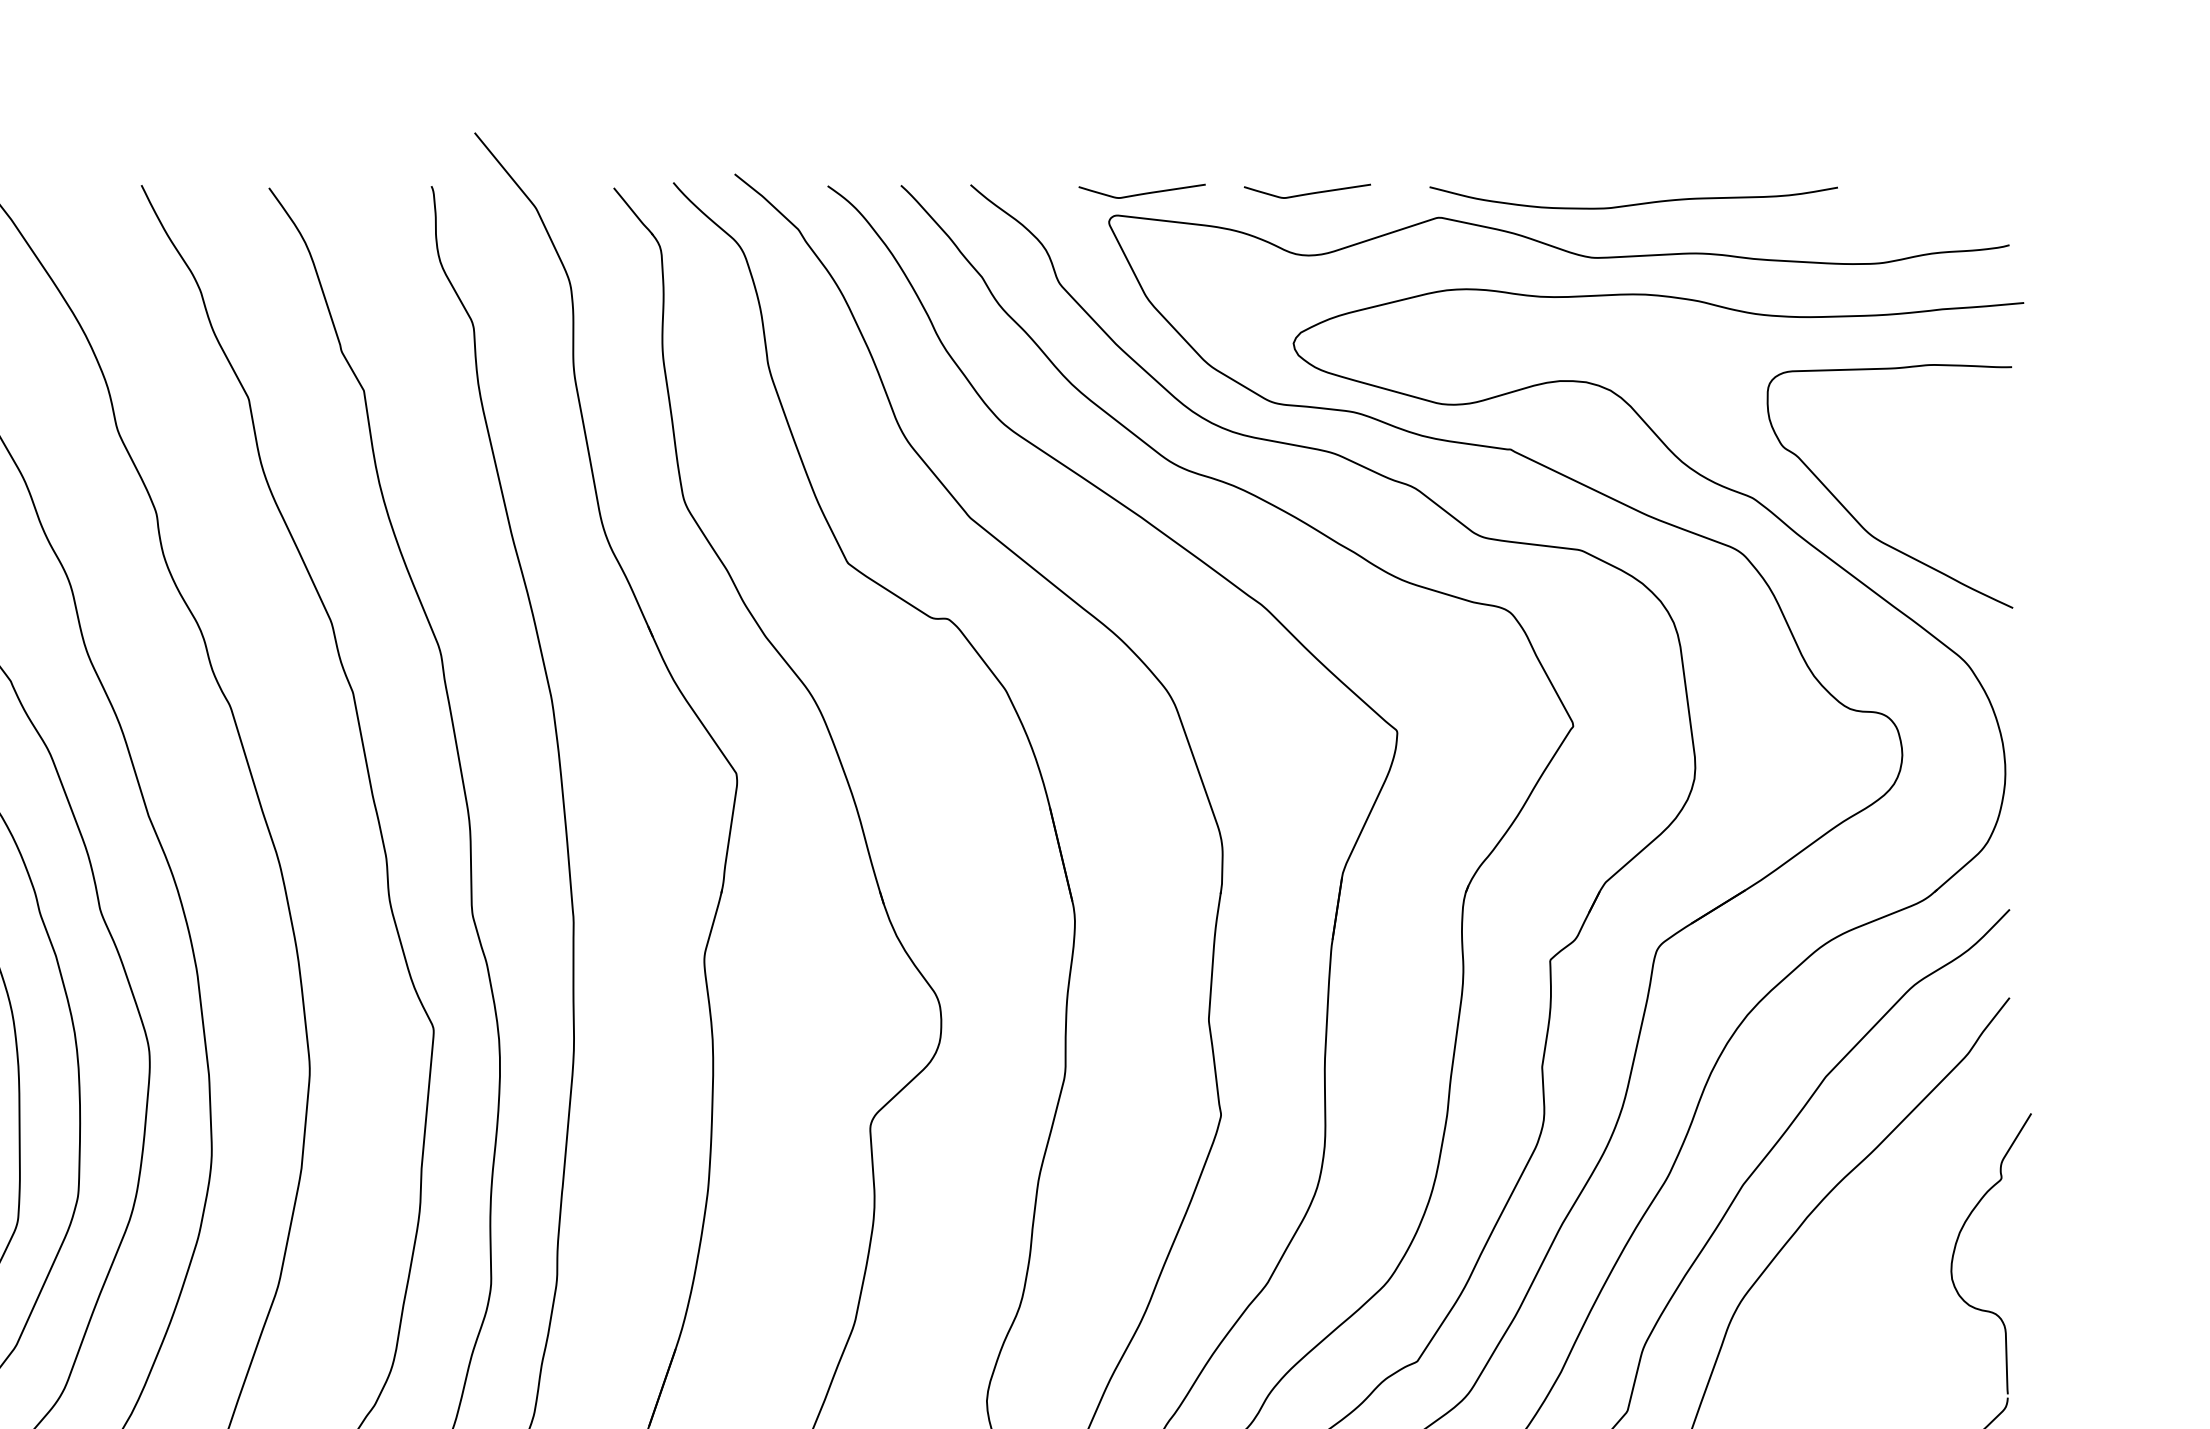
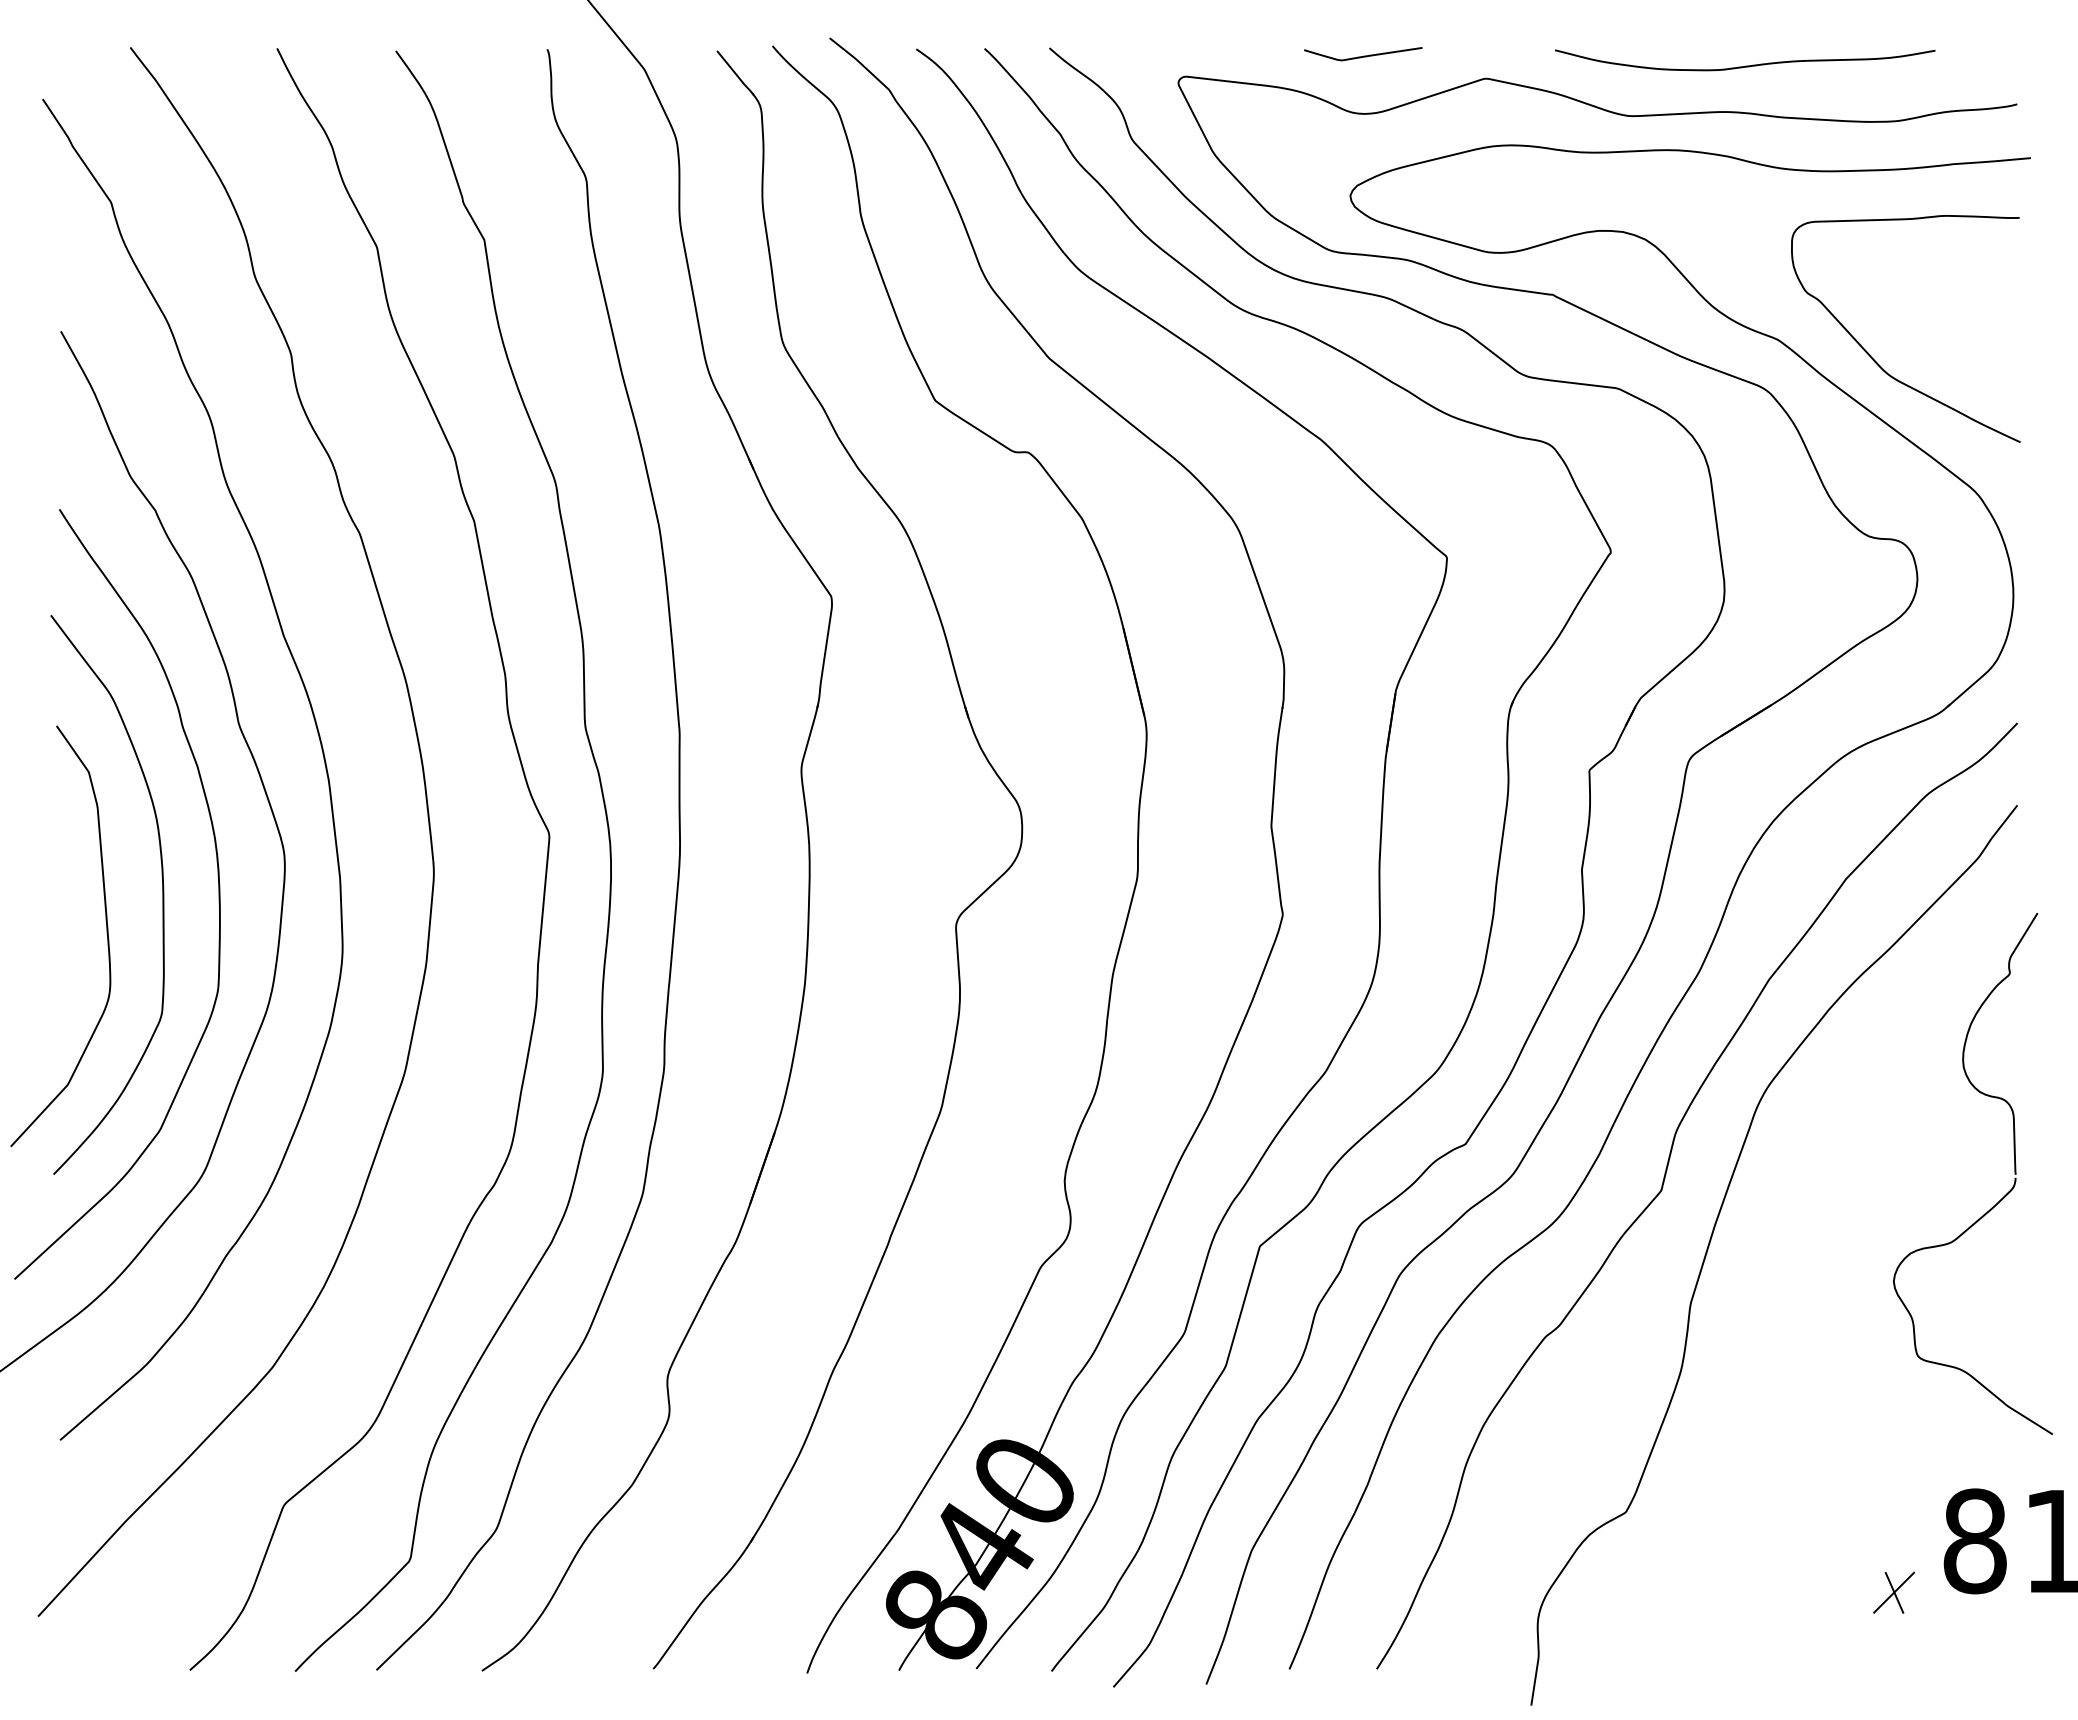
curve: (1142, 192) -> (1209, 55), removed
curve: (1634, 203) -> (1745, 65), moved

